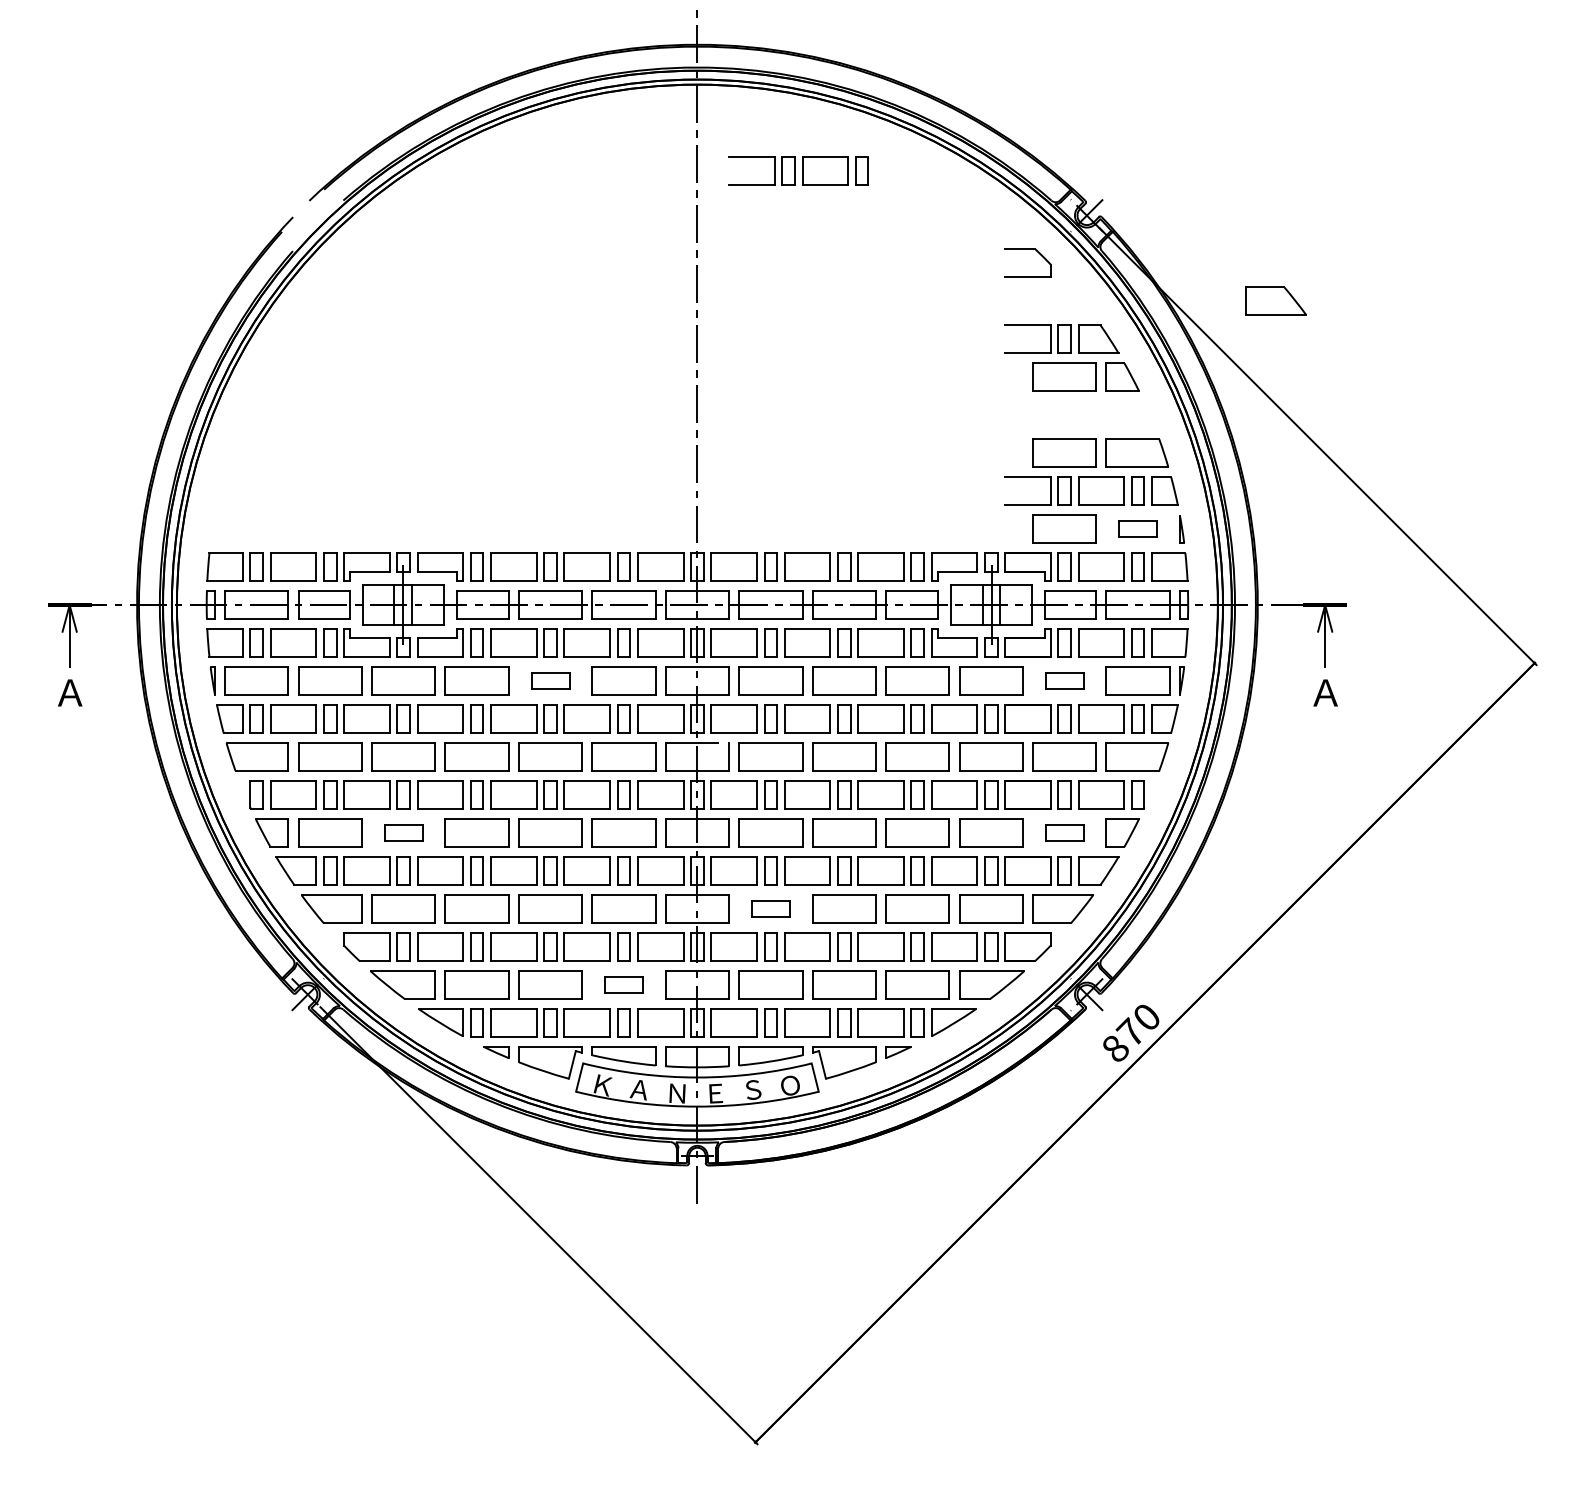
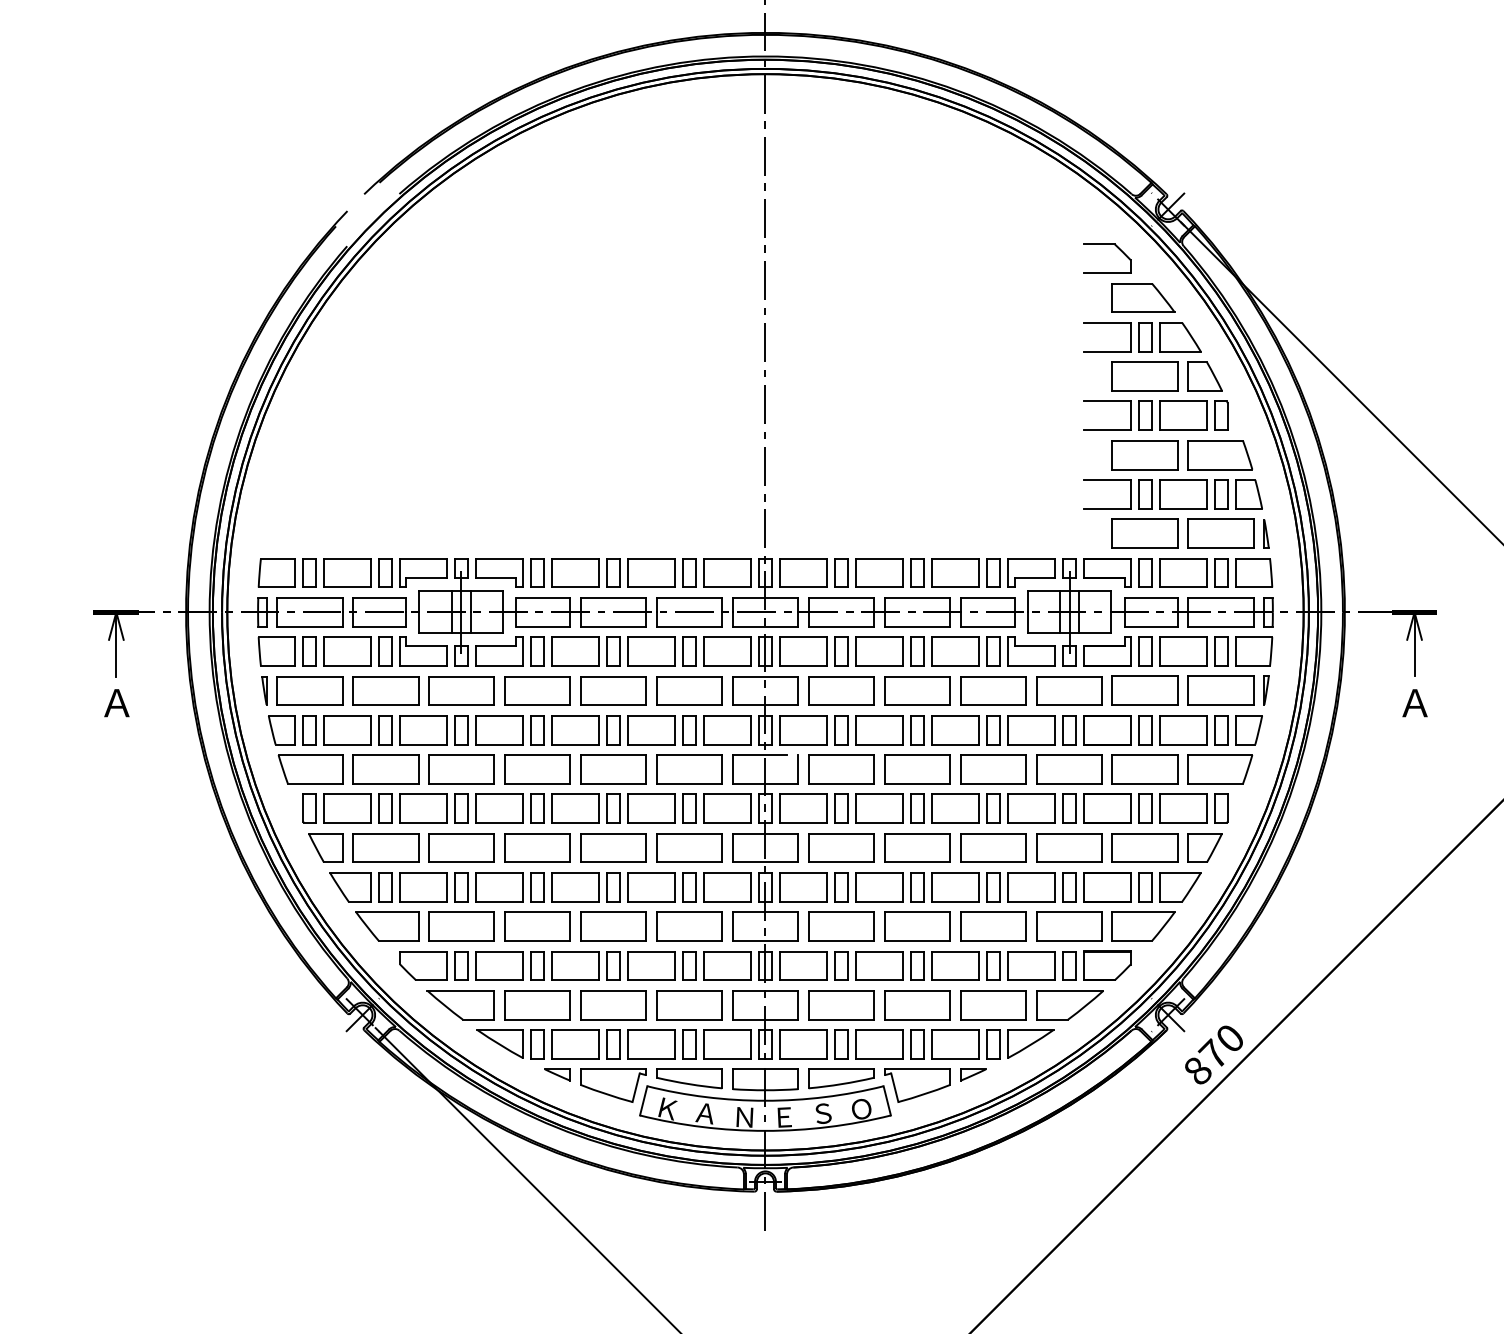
part: (798, 170) -> (1155, 415), moved
part: (1275, 300) -> (1142, 297), moved
part: (1137, 528) -> (1220, 533), size x1.67
part: (550, 680) -> (613, 690), size x1.67
part: (1064, 680) -> (1145, 690), size x1.67
part: (403, 832) -> (461, 847), size x1.67
part: (1064, 832) -> (1145, 847), size x1.67
part: (770, 908) -> (841, 926), size x1.67
part: (623, 984) -> (689, 1004), size x1.67

